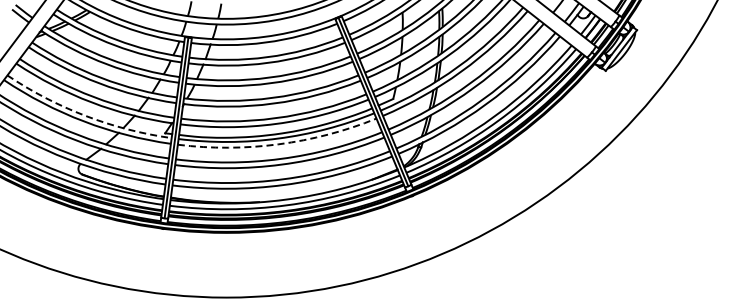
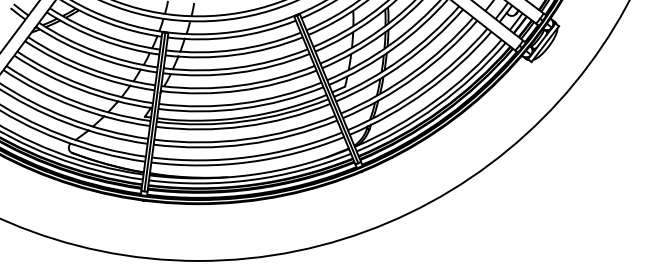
arc: (86, 116) -> (75, 102), dashed -> solid
arc: (278, 144) -> (244, 126), dashed -> solid

